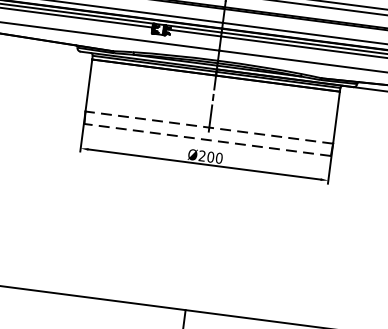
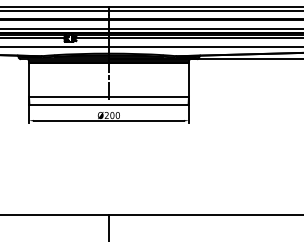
line: (208, 126) -> (108, 96), dashed -> solid
line: (207, 139) -> (108, 104), dashed -> solid

